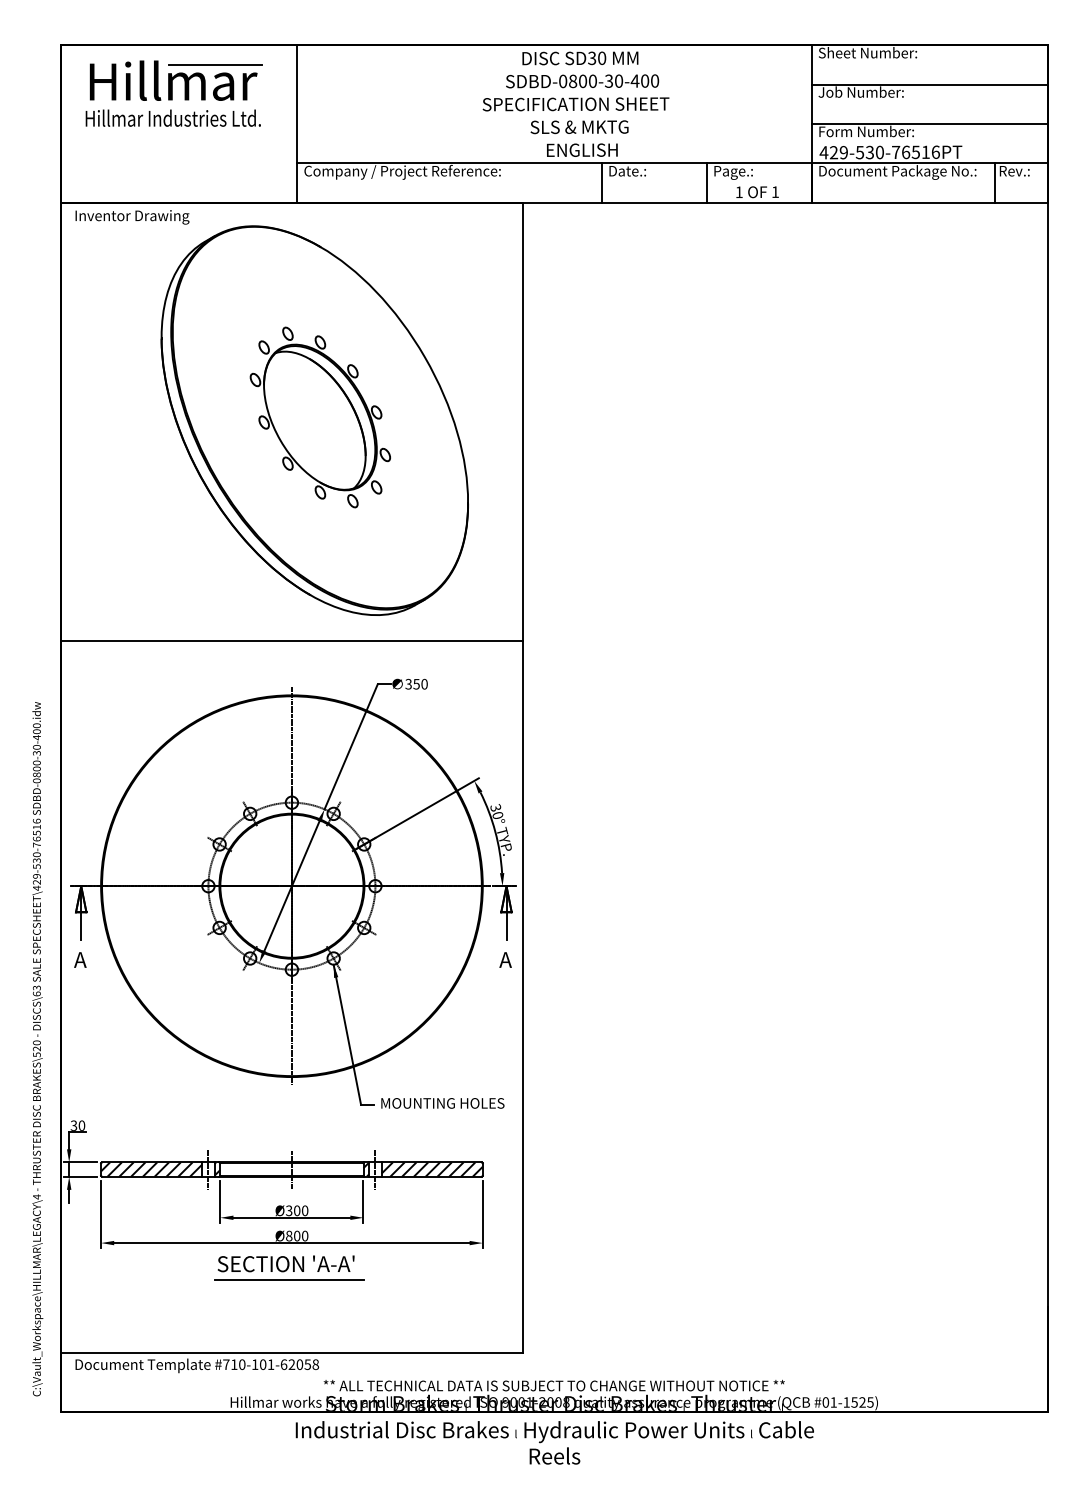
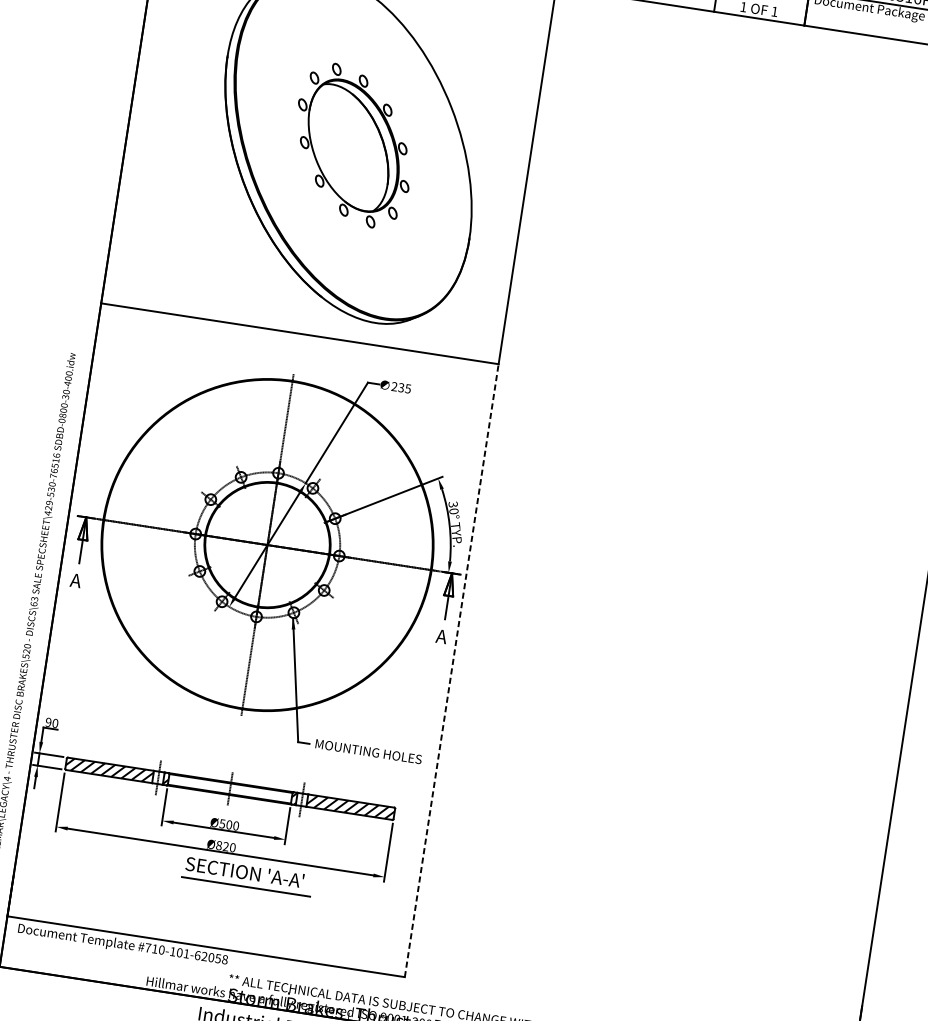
text: (416, 683) -> (401, 387), 350 -> 235
line: (523, 996) -> (452, 670), solid -> dashed
text: (73, 1125) -> (48, 722), 30 -> 90
text: (289, 1210) -> (222, 823), Ø300 -> Ø500
text: (297, 1236) -> (226, 847), Ø800 -> Ø820
part: (289, 1267) -> (247, 875), moved

